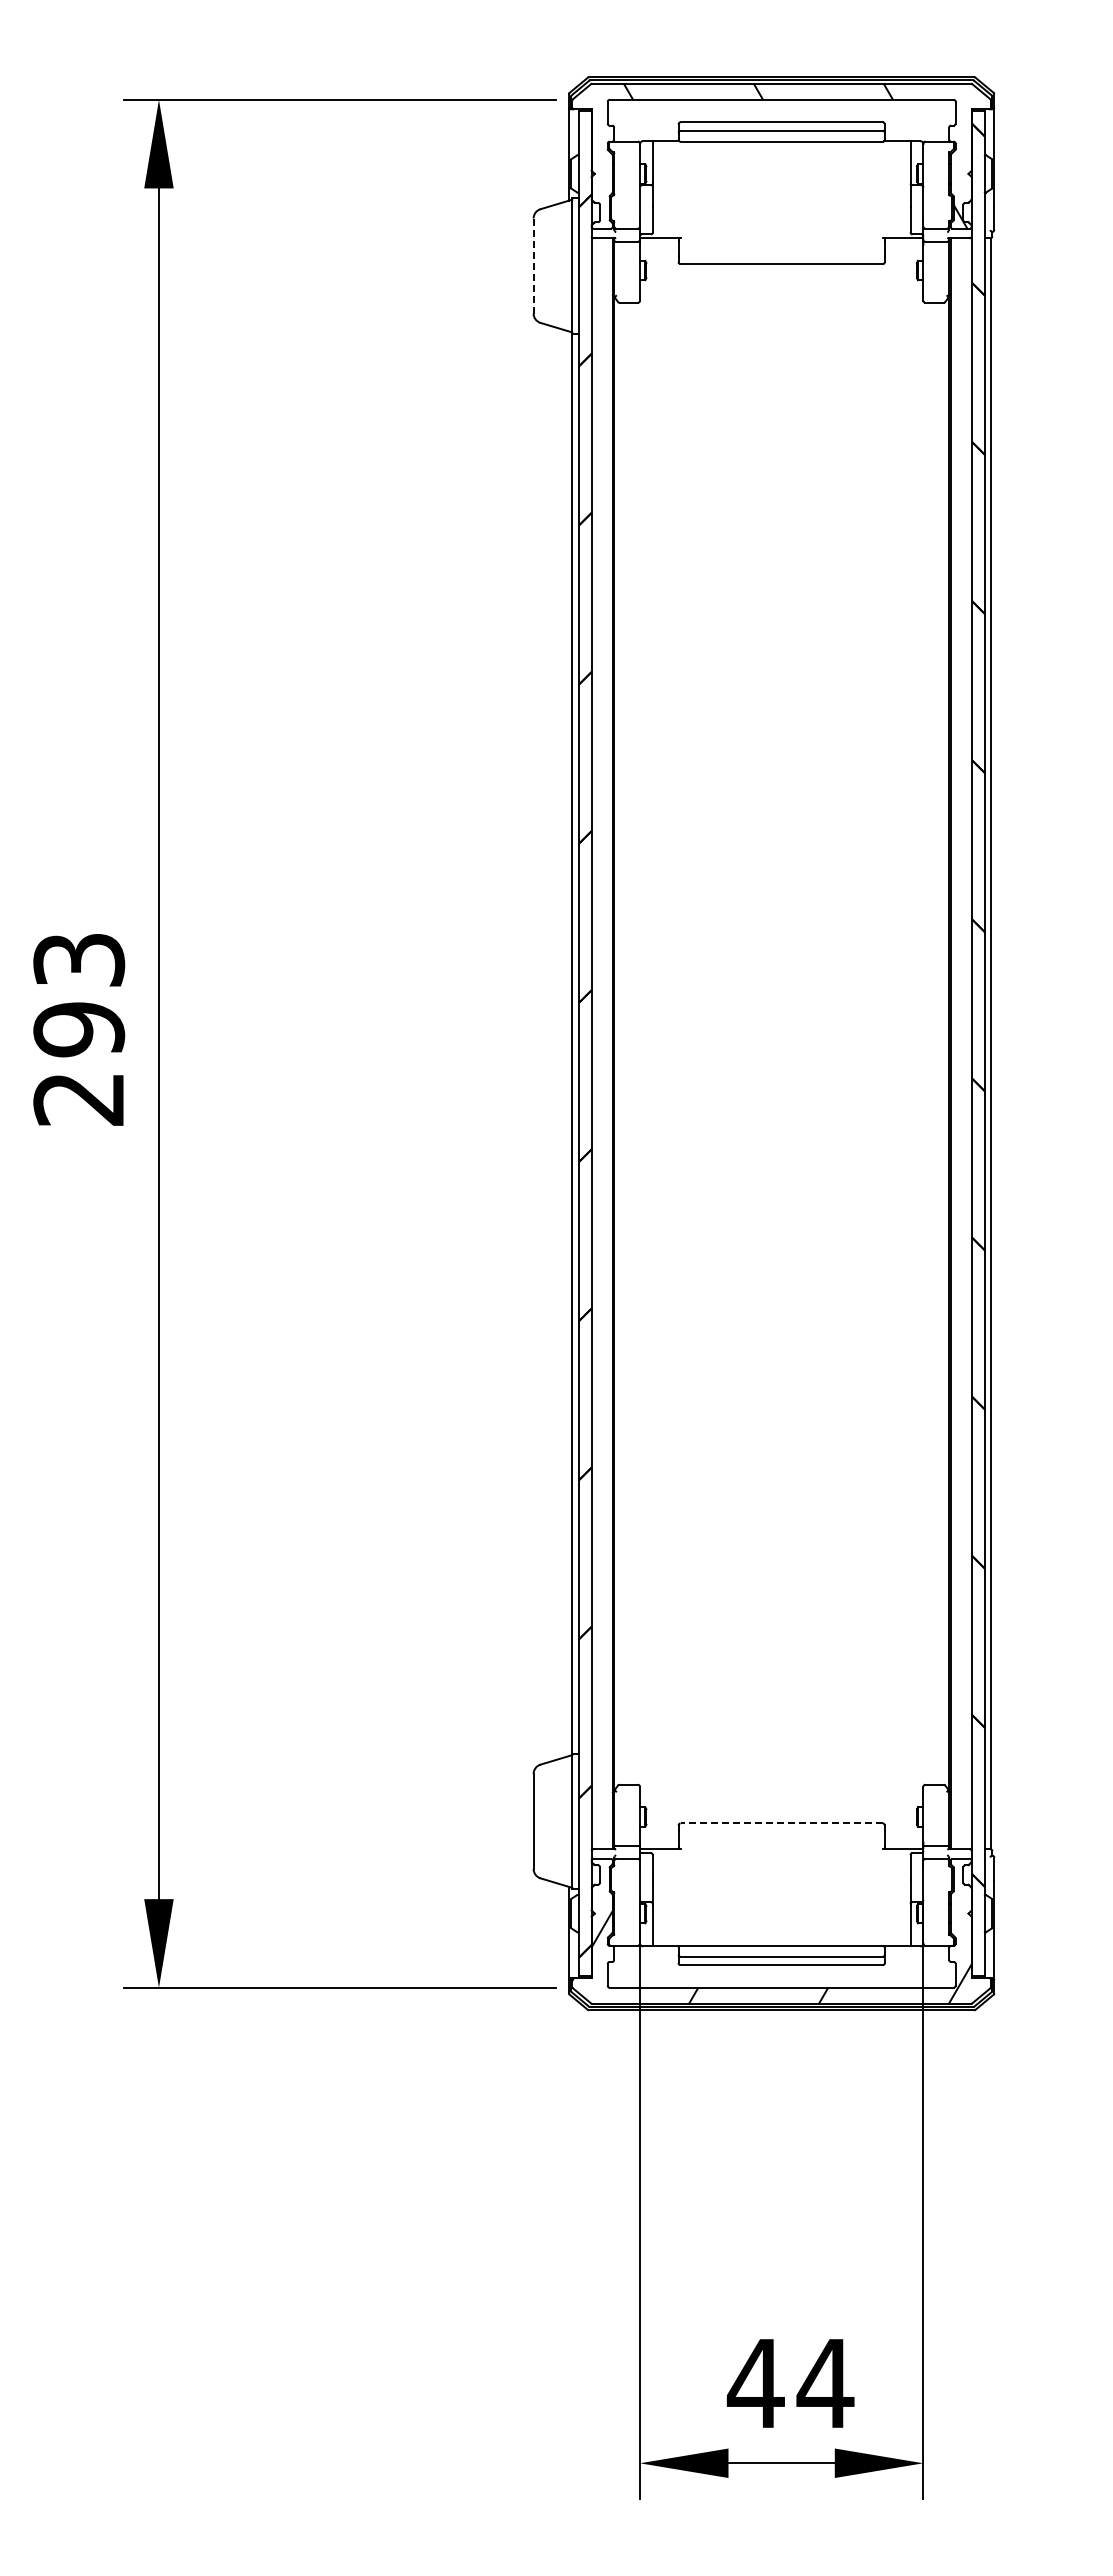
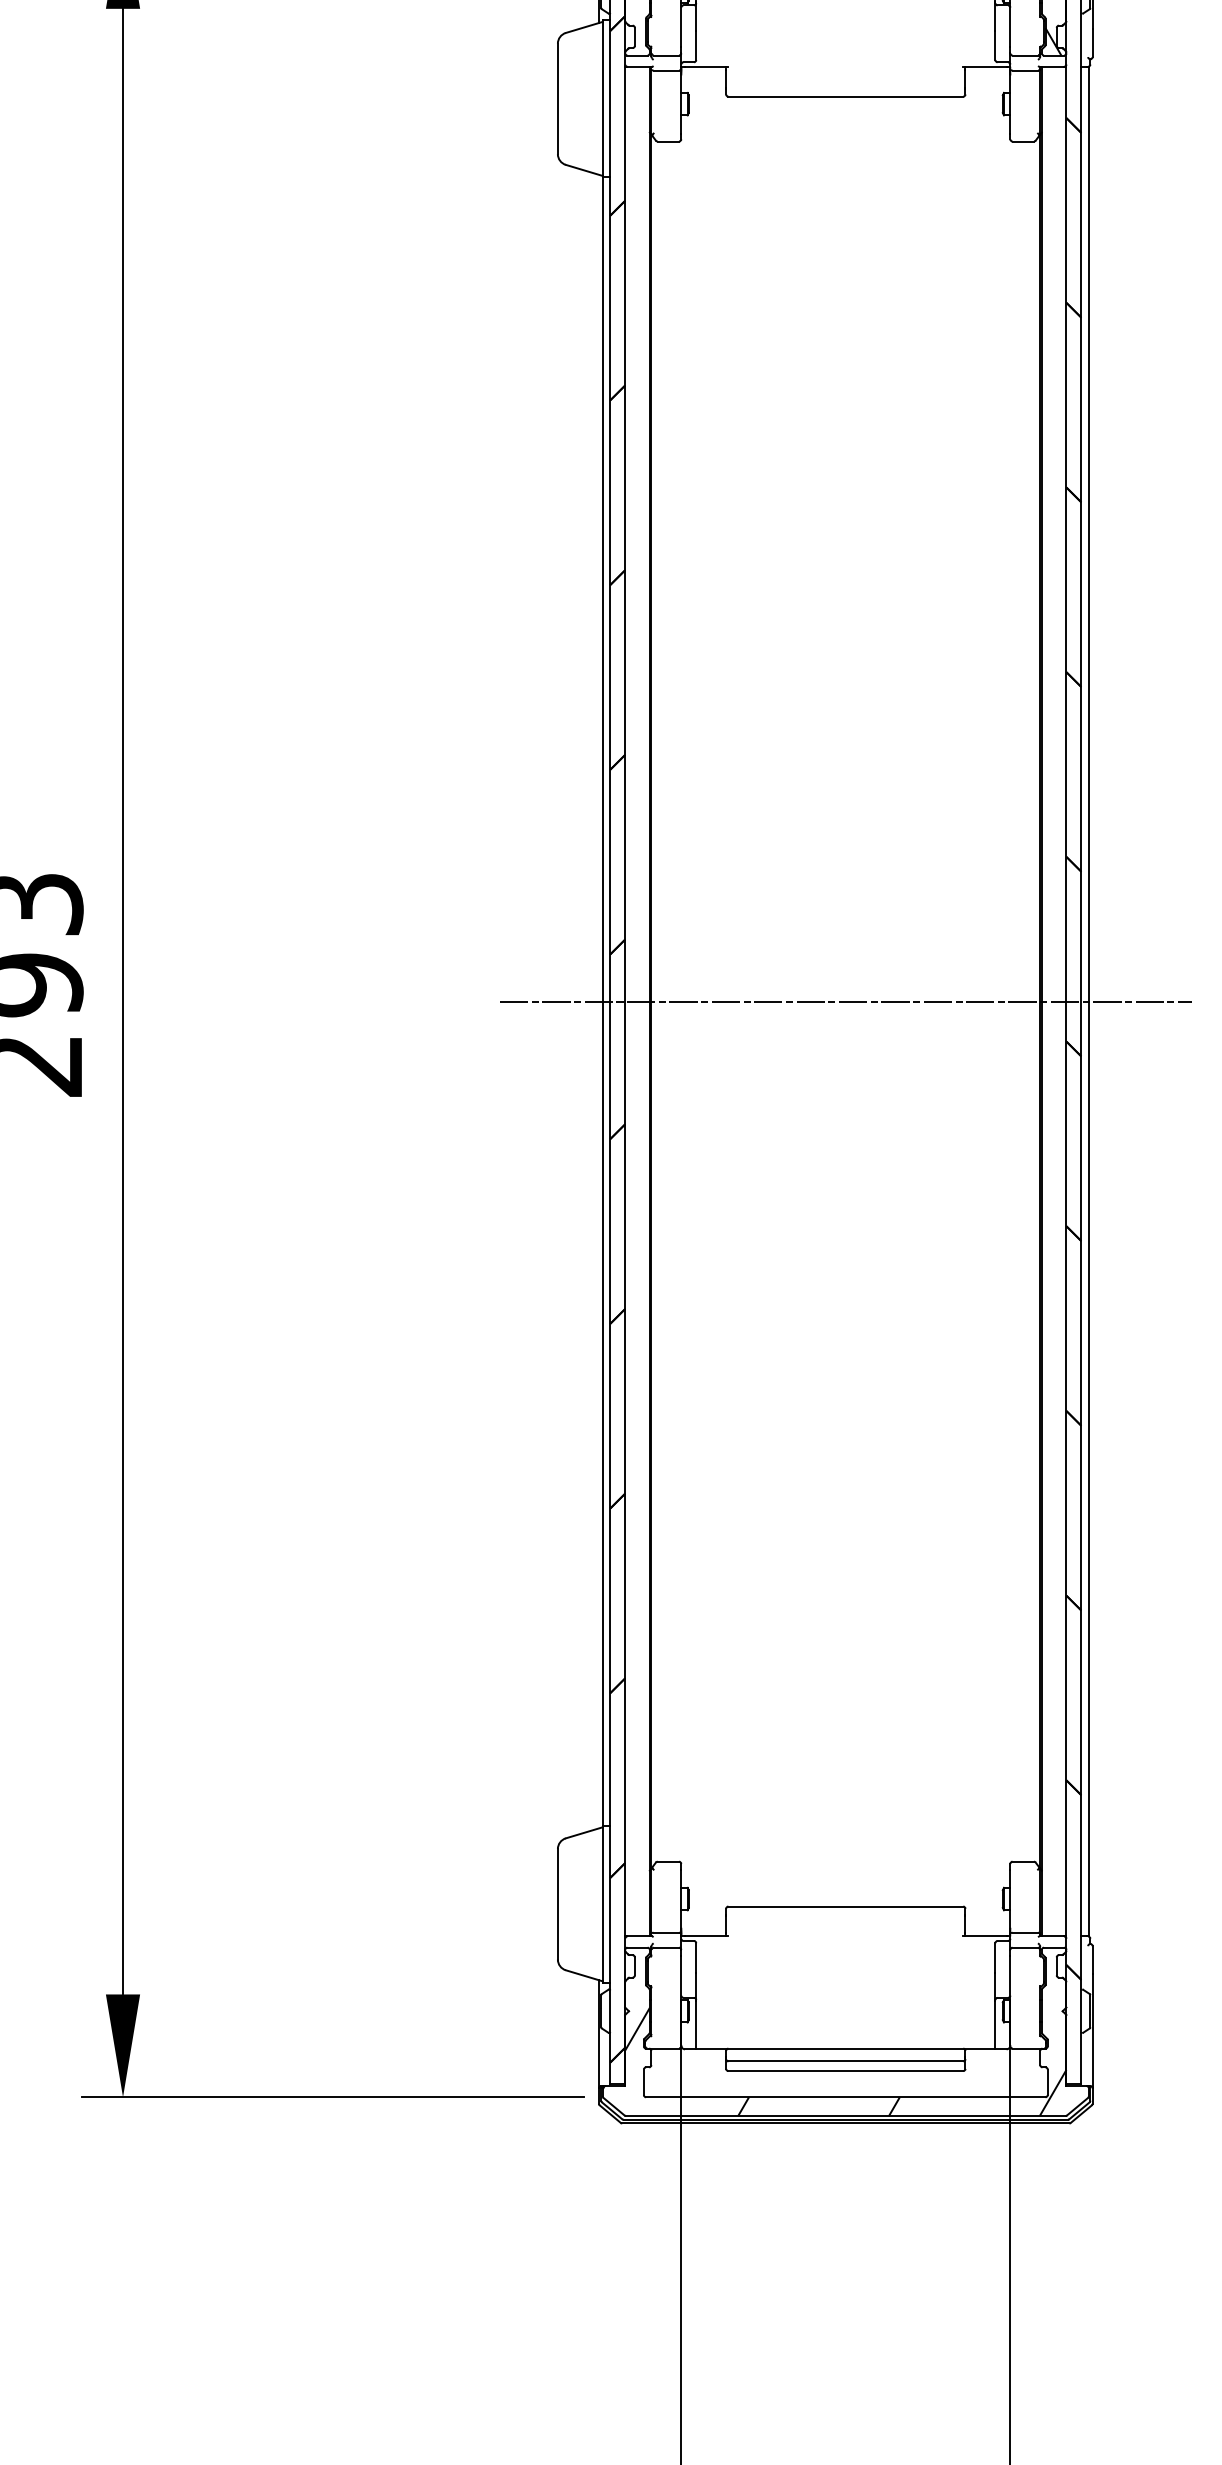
line: (533, 266) -> (557, 99), dashed -> solid
line: (781, 1043) -> (845, 1001), added
line: (781, 1823) -> (845, 1906), dashed -> solid

